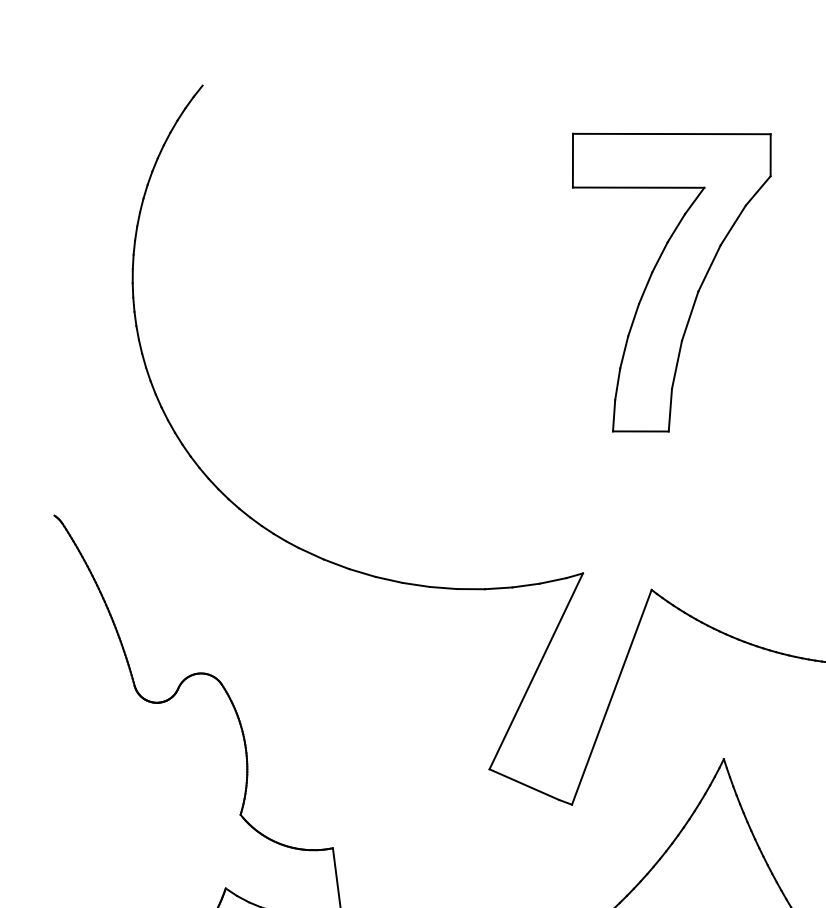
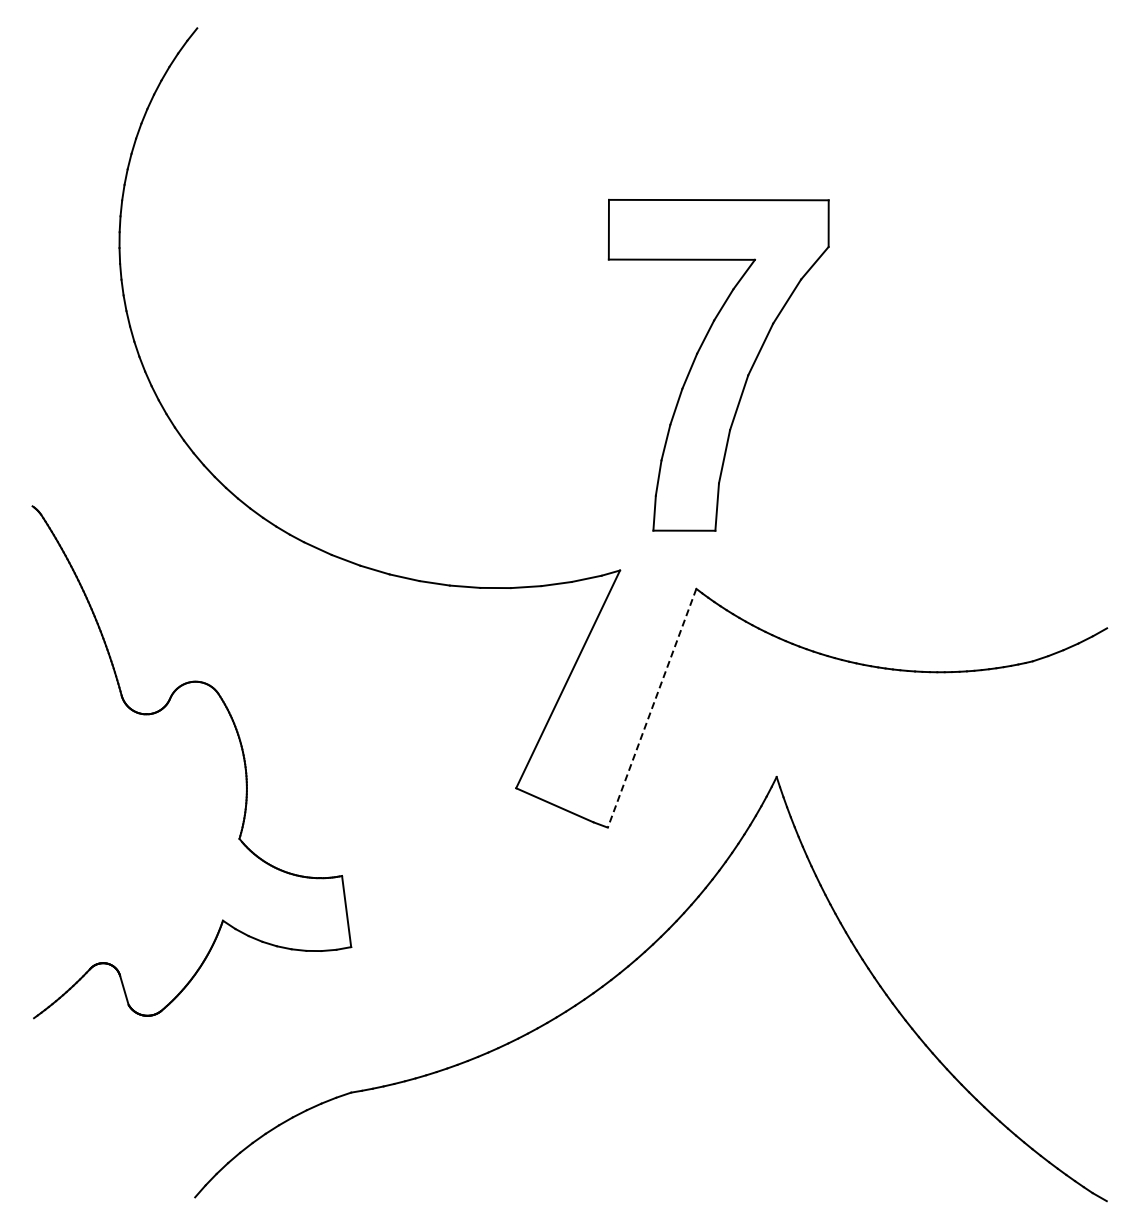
part: (671, 281) -> (718, 364), moved
line: (611, 697) -> (651, 708), solid -> dashed

